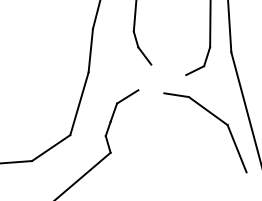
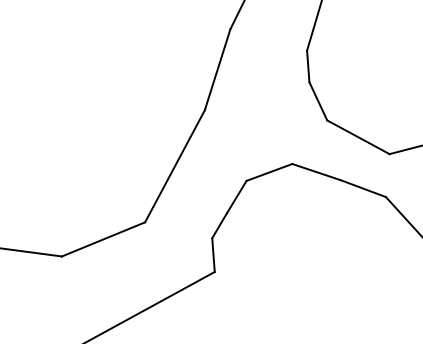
line: (168, 69) -> (358, 136), added
line: (151, 91) -> (316, 171), added

